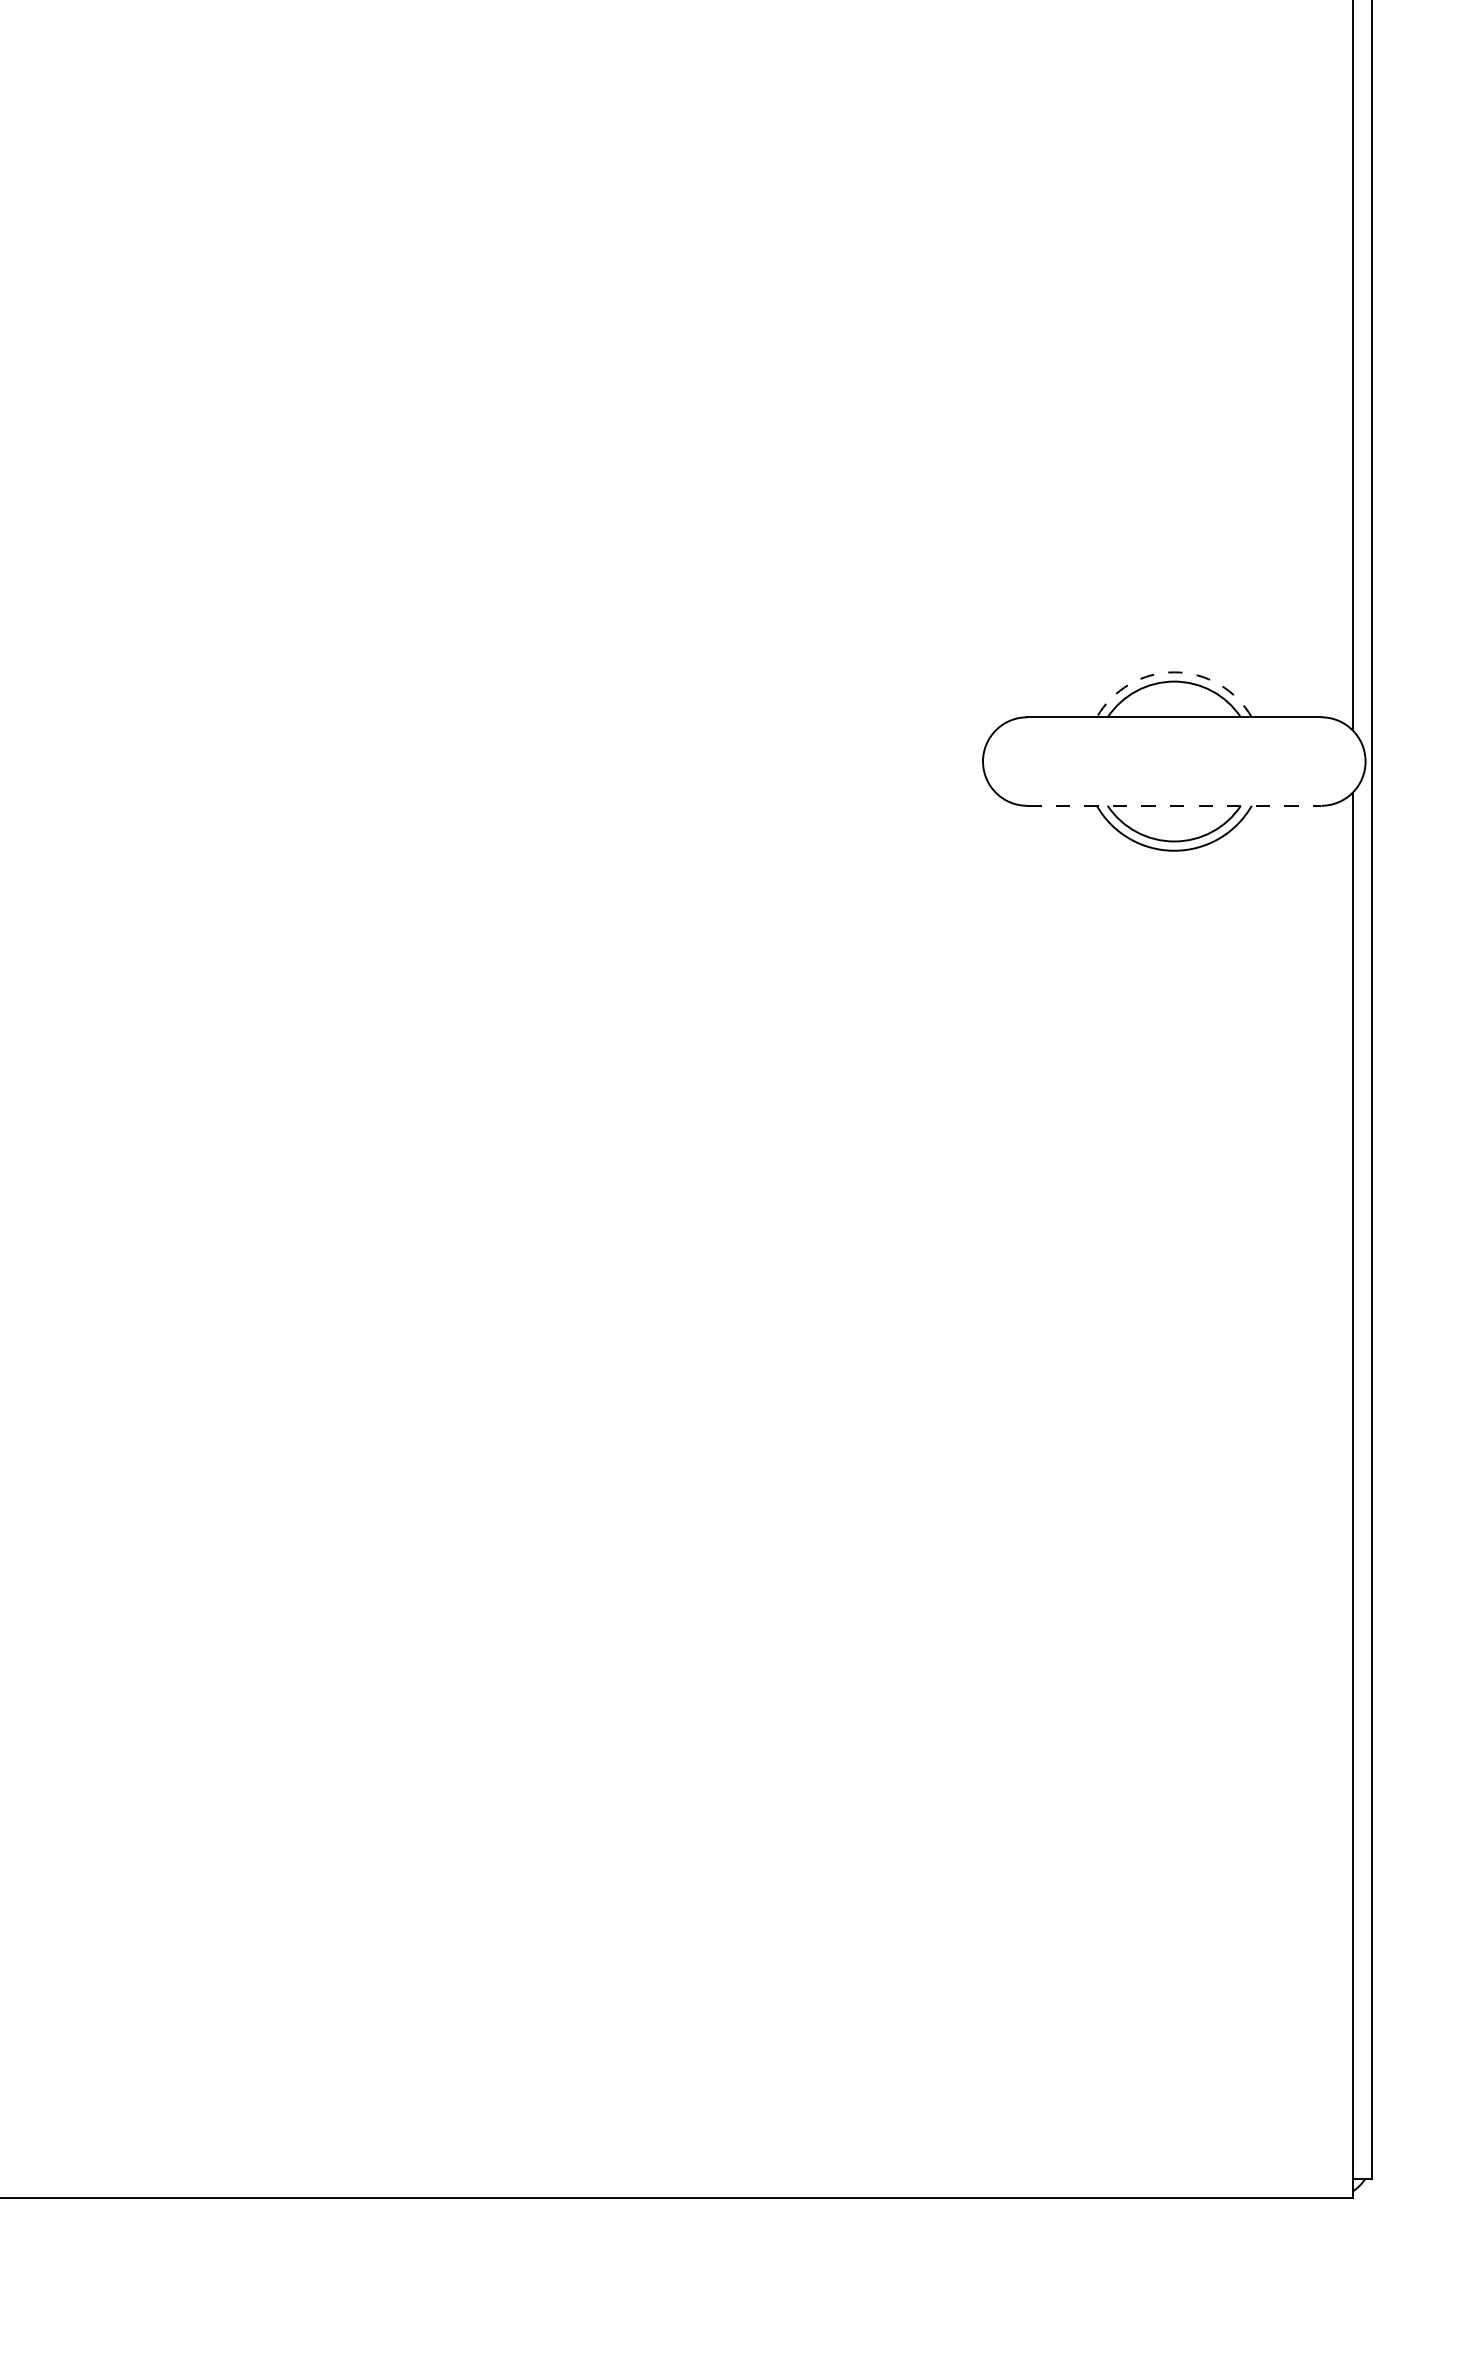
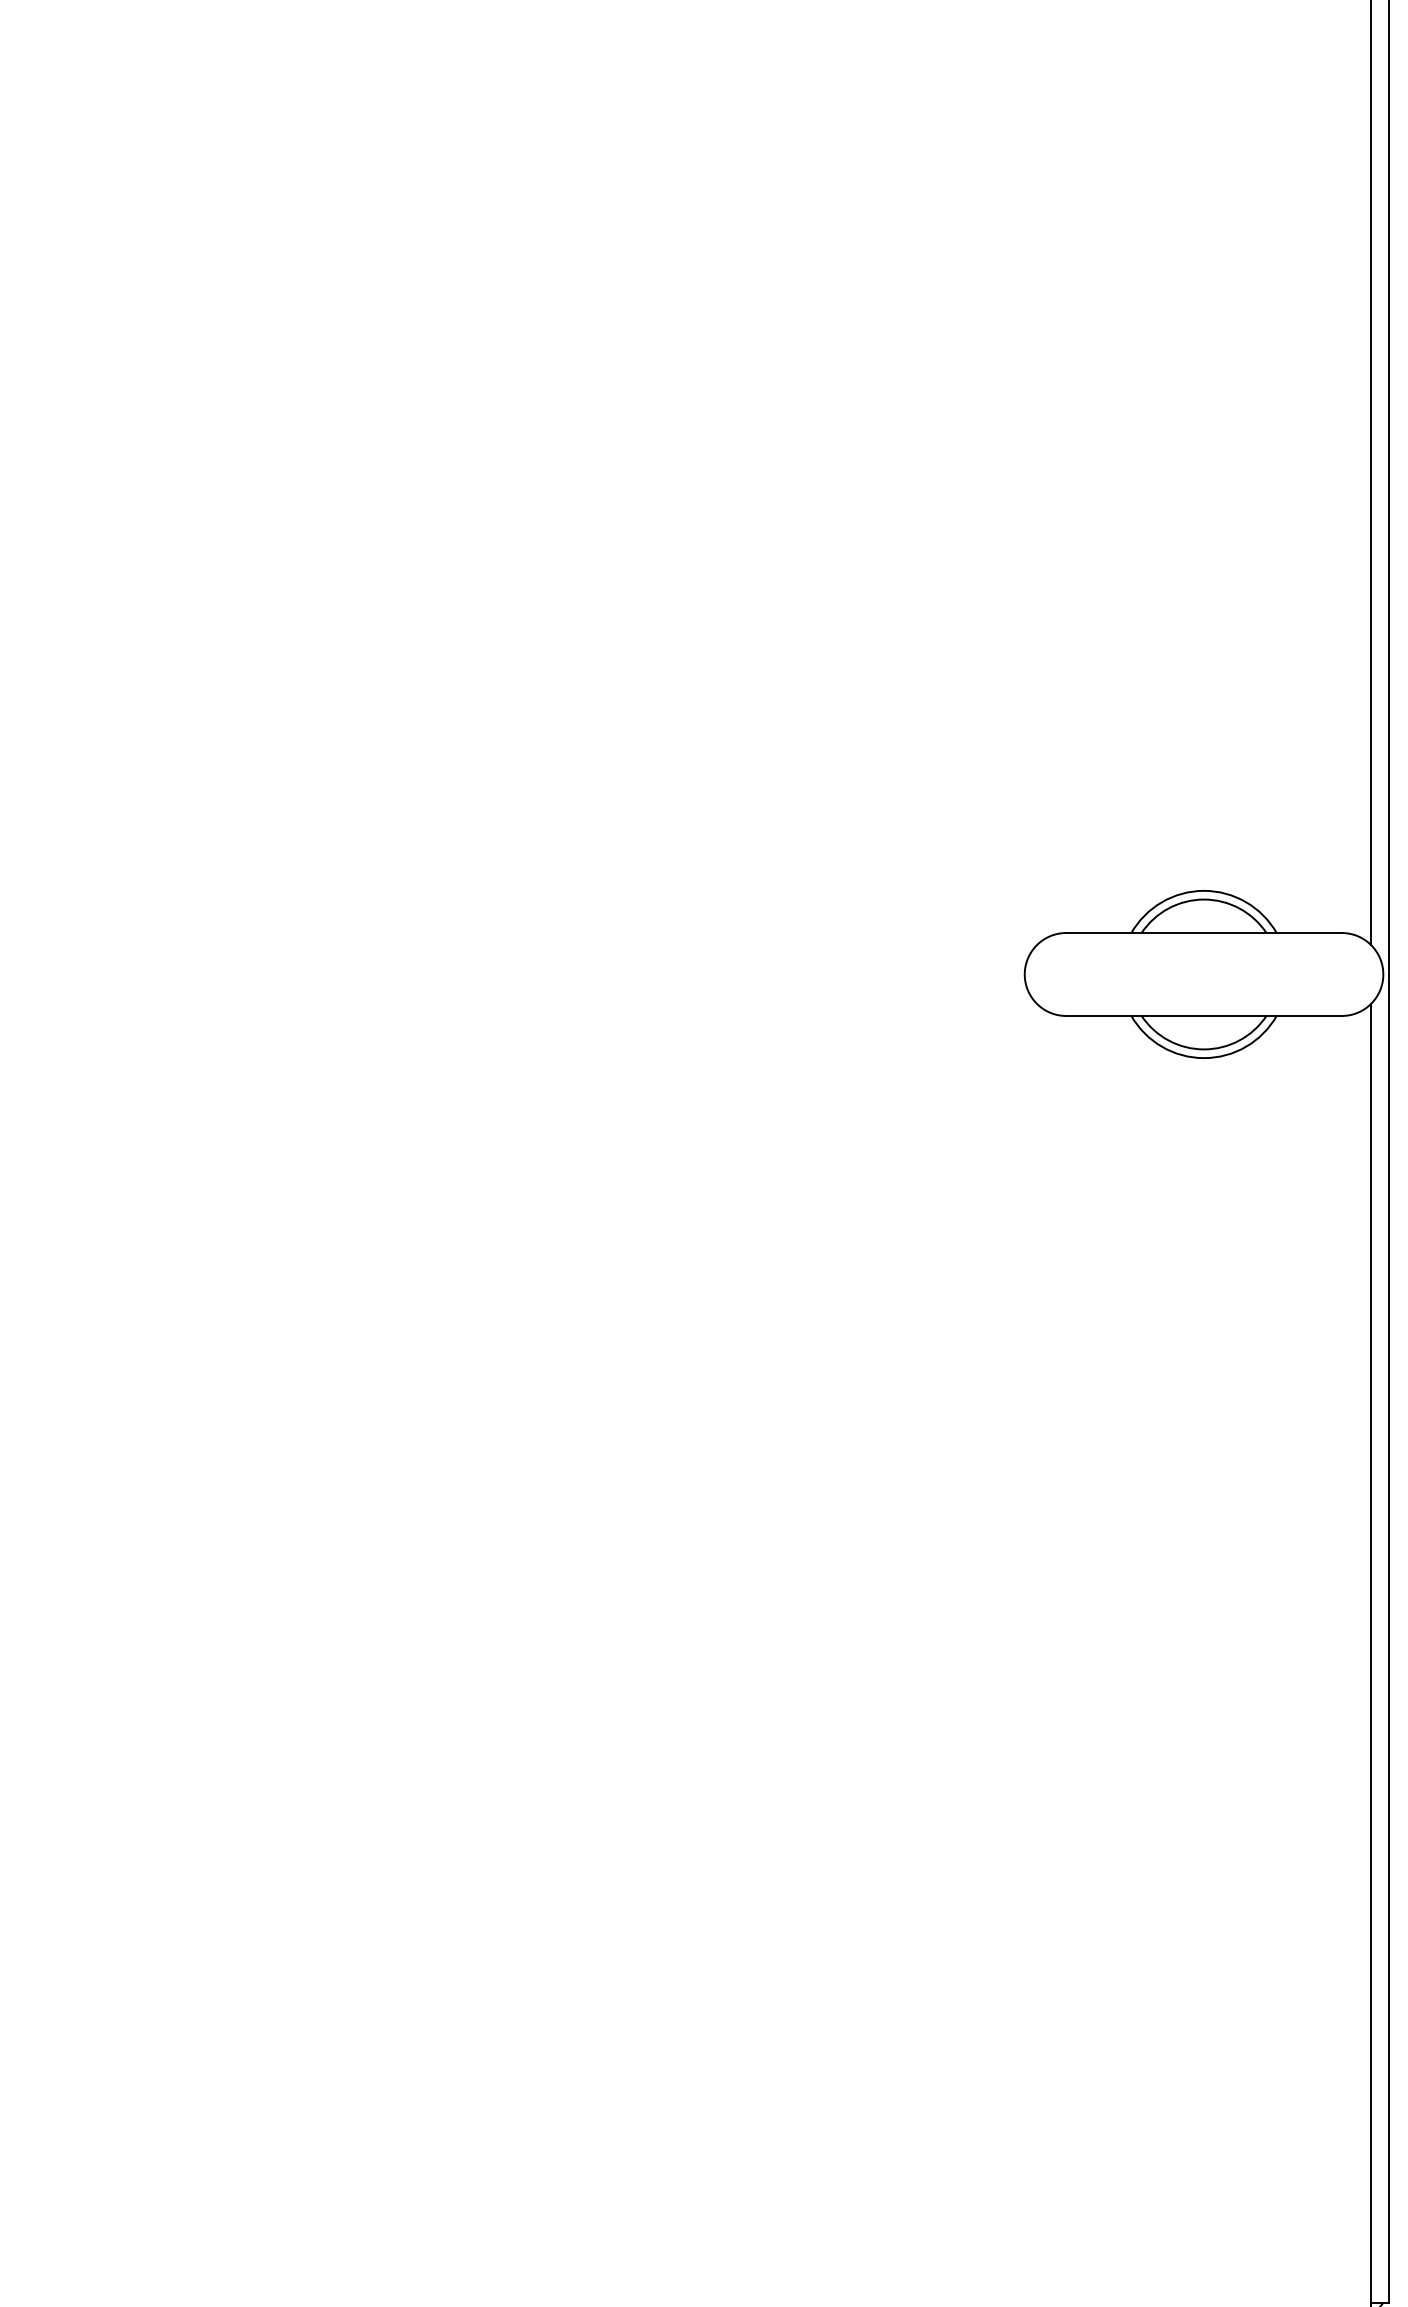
arc: (1174, 671) -> (1204, 890), dashed -> solid
line: (1174, 805) -> (1204, 1015), dashed -> solid

